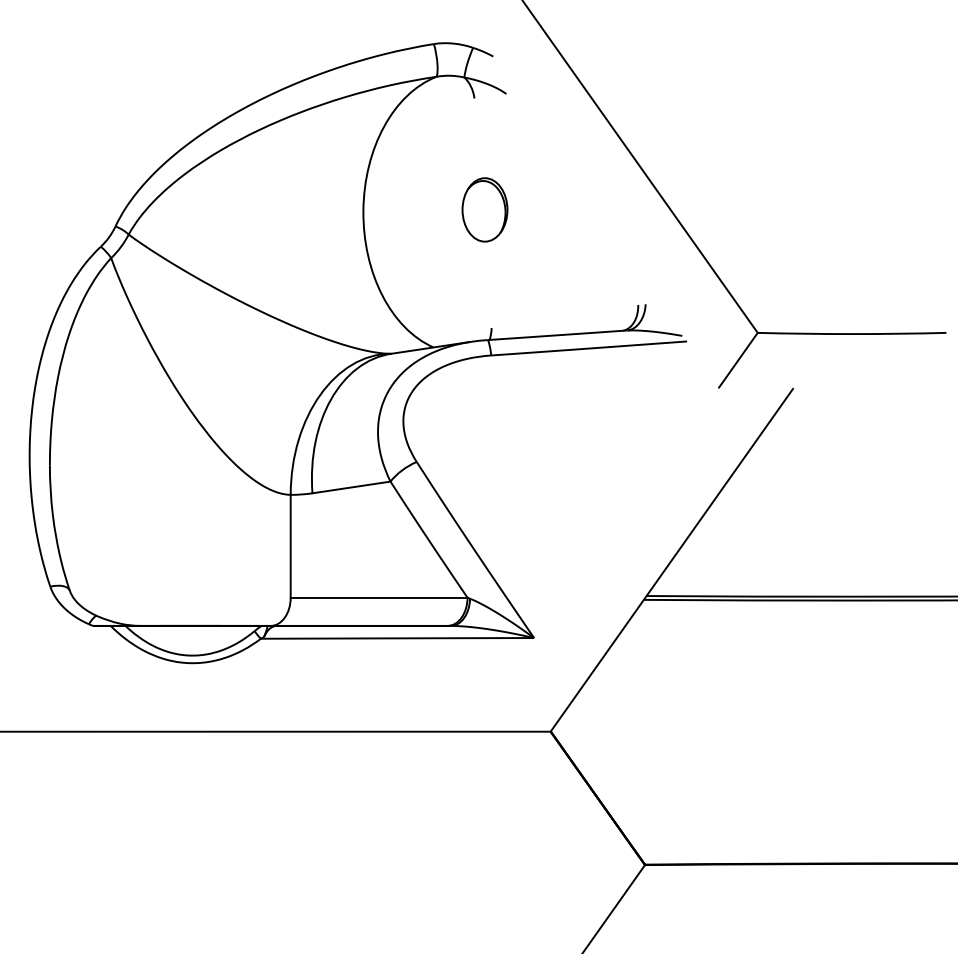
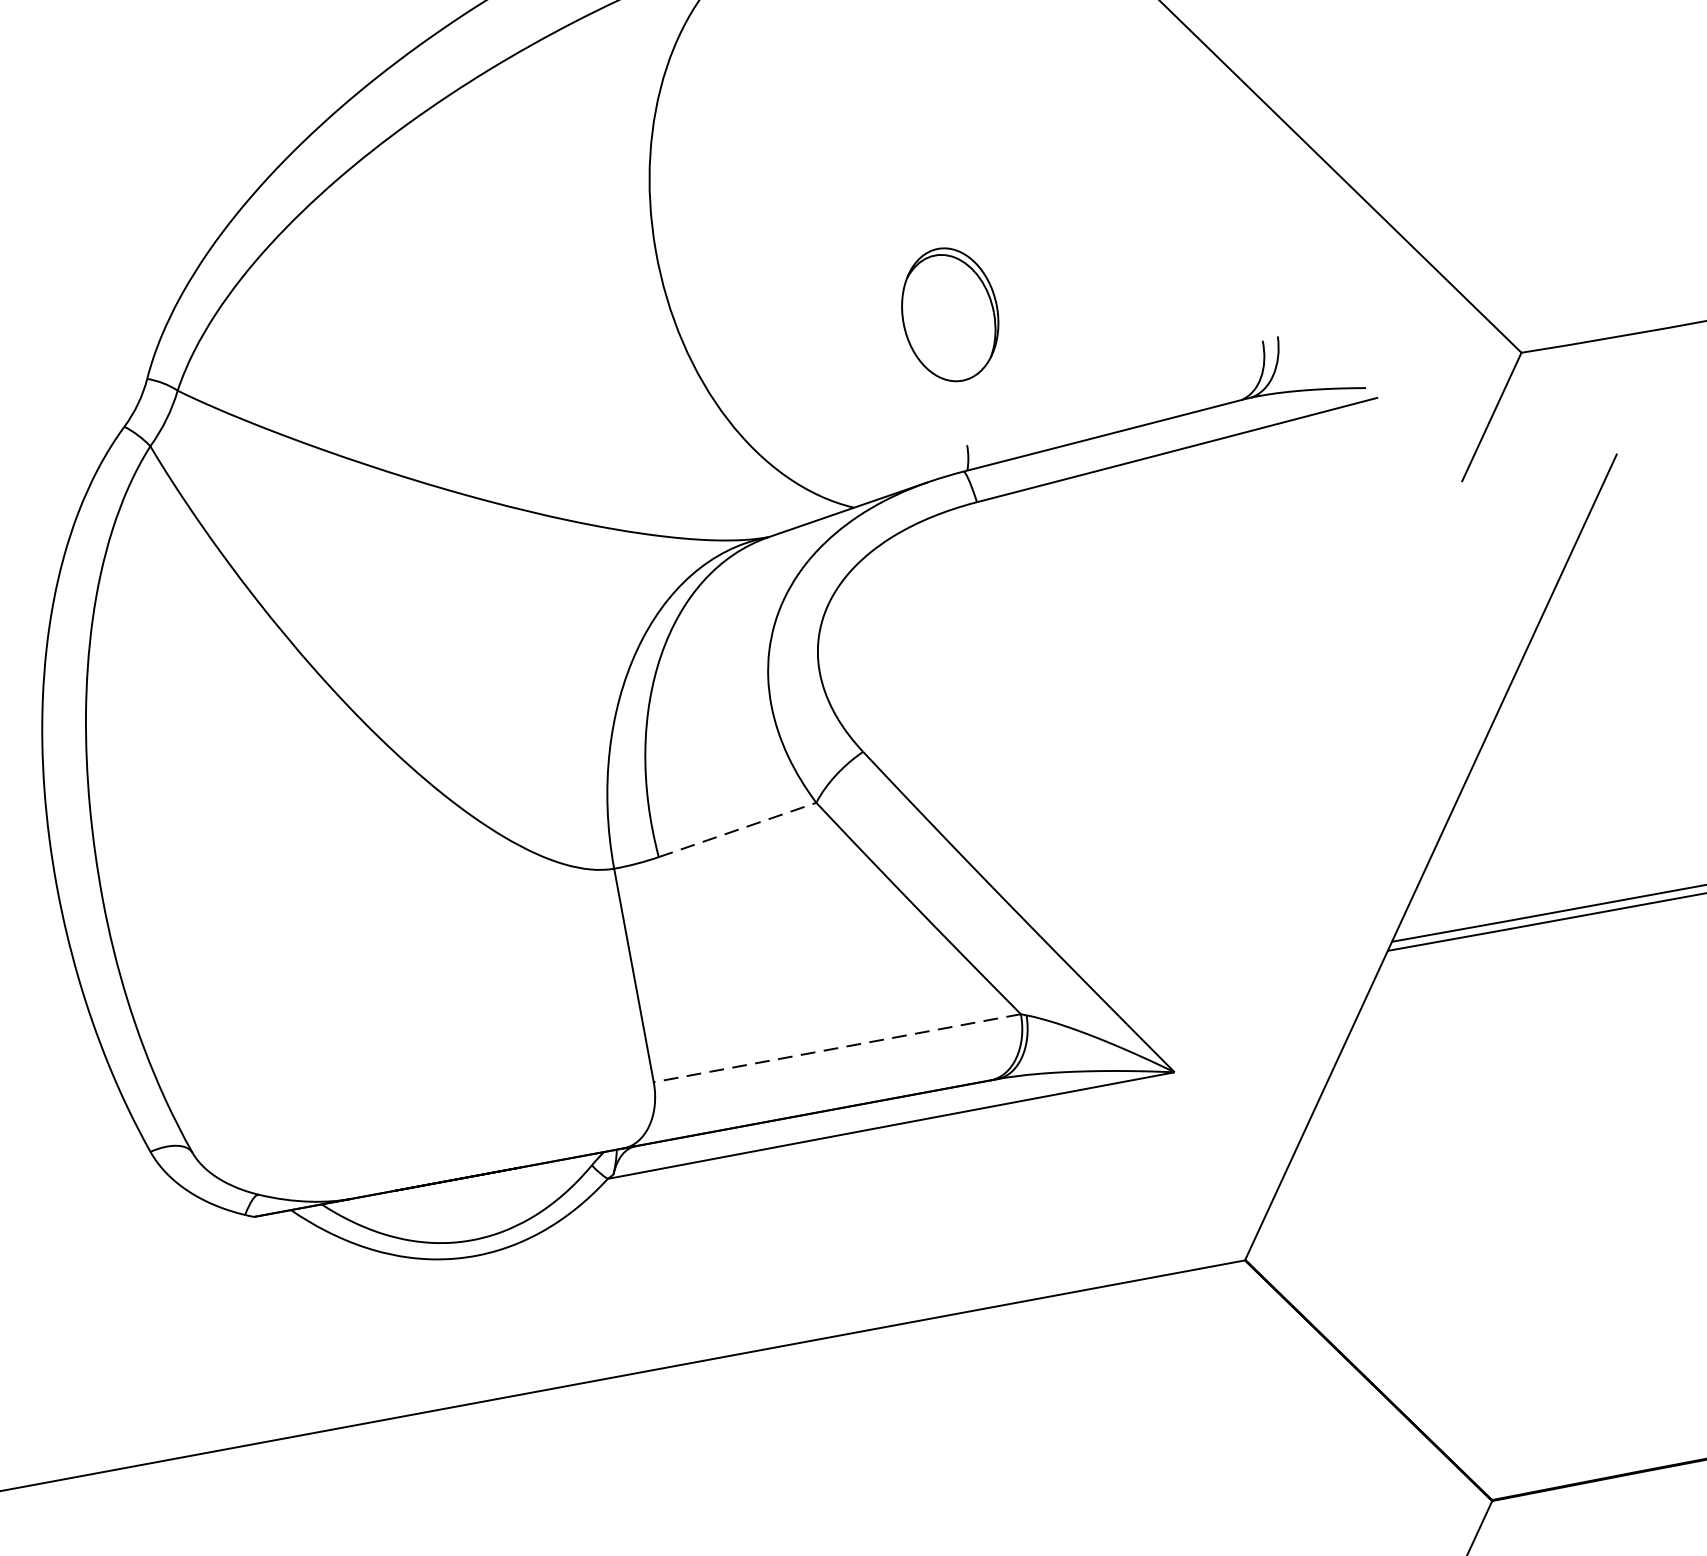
part: (484, 209) -> (949, 314), moved
line: (351, 487) -> (737, 830), solid -> dashed
line: (378, 597) -> (835, 1048), solid -> dashed

